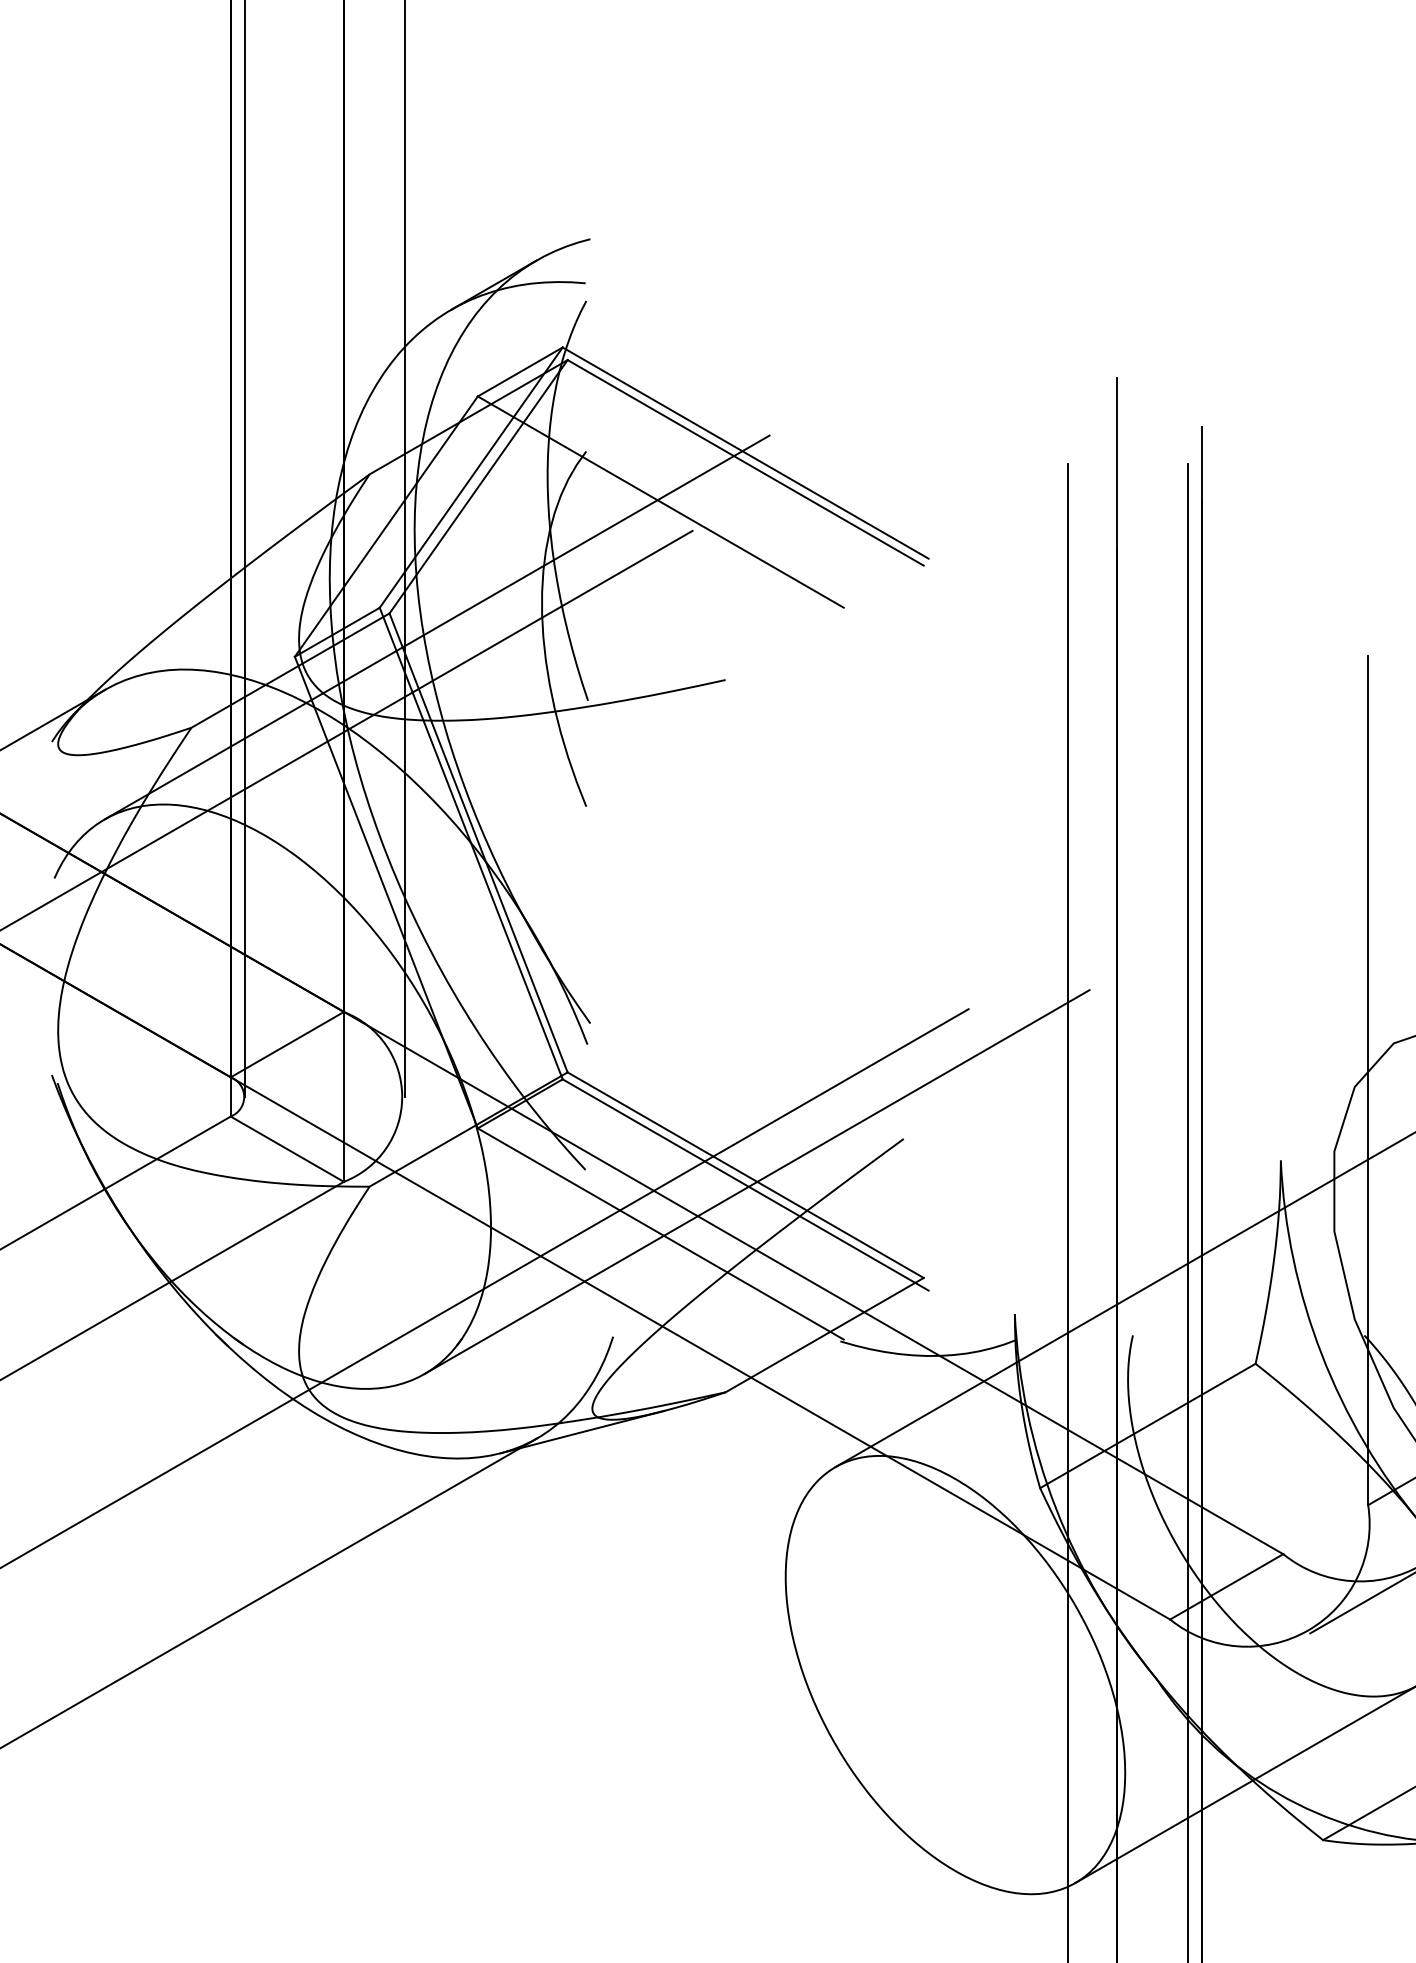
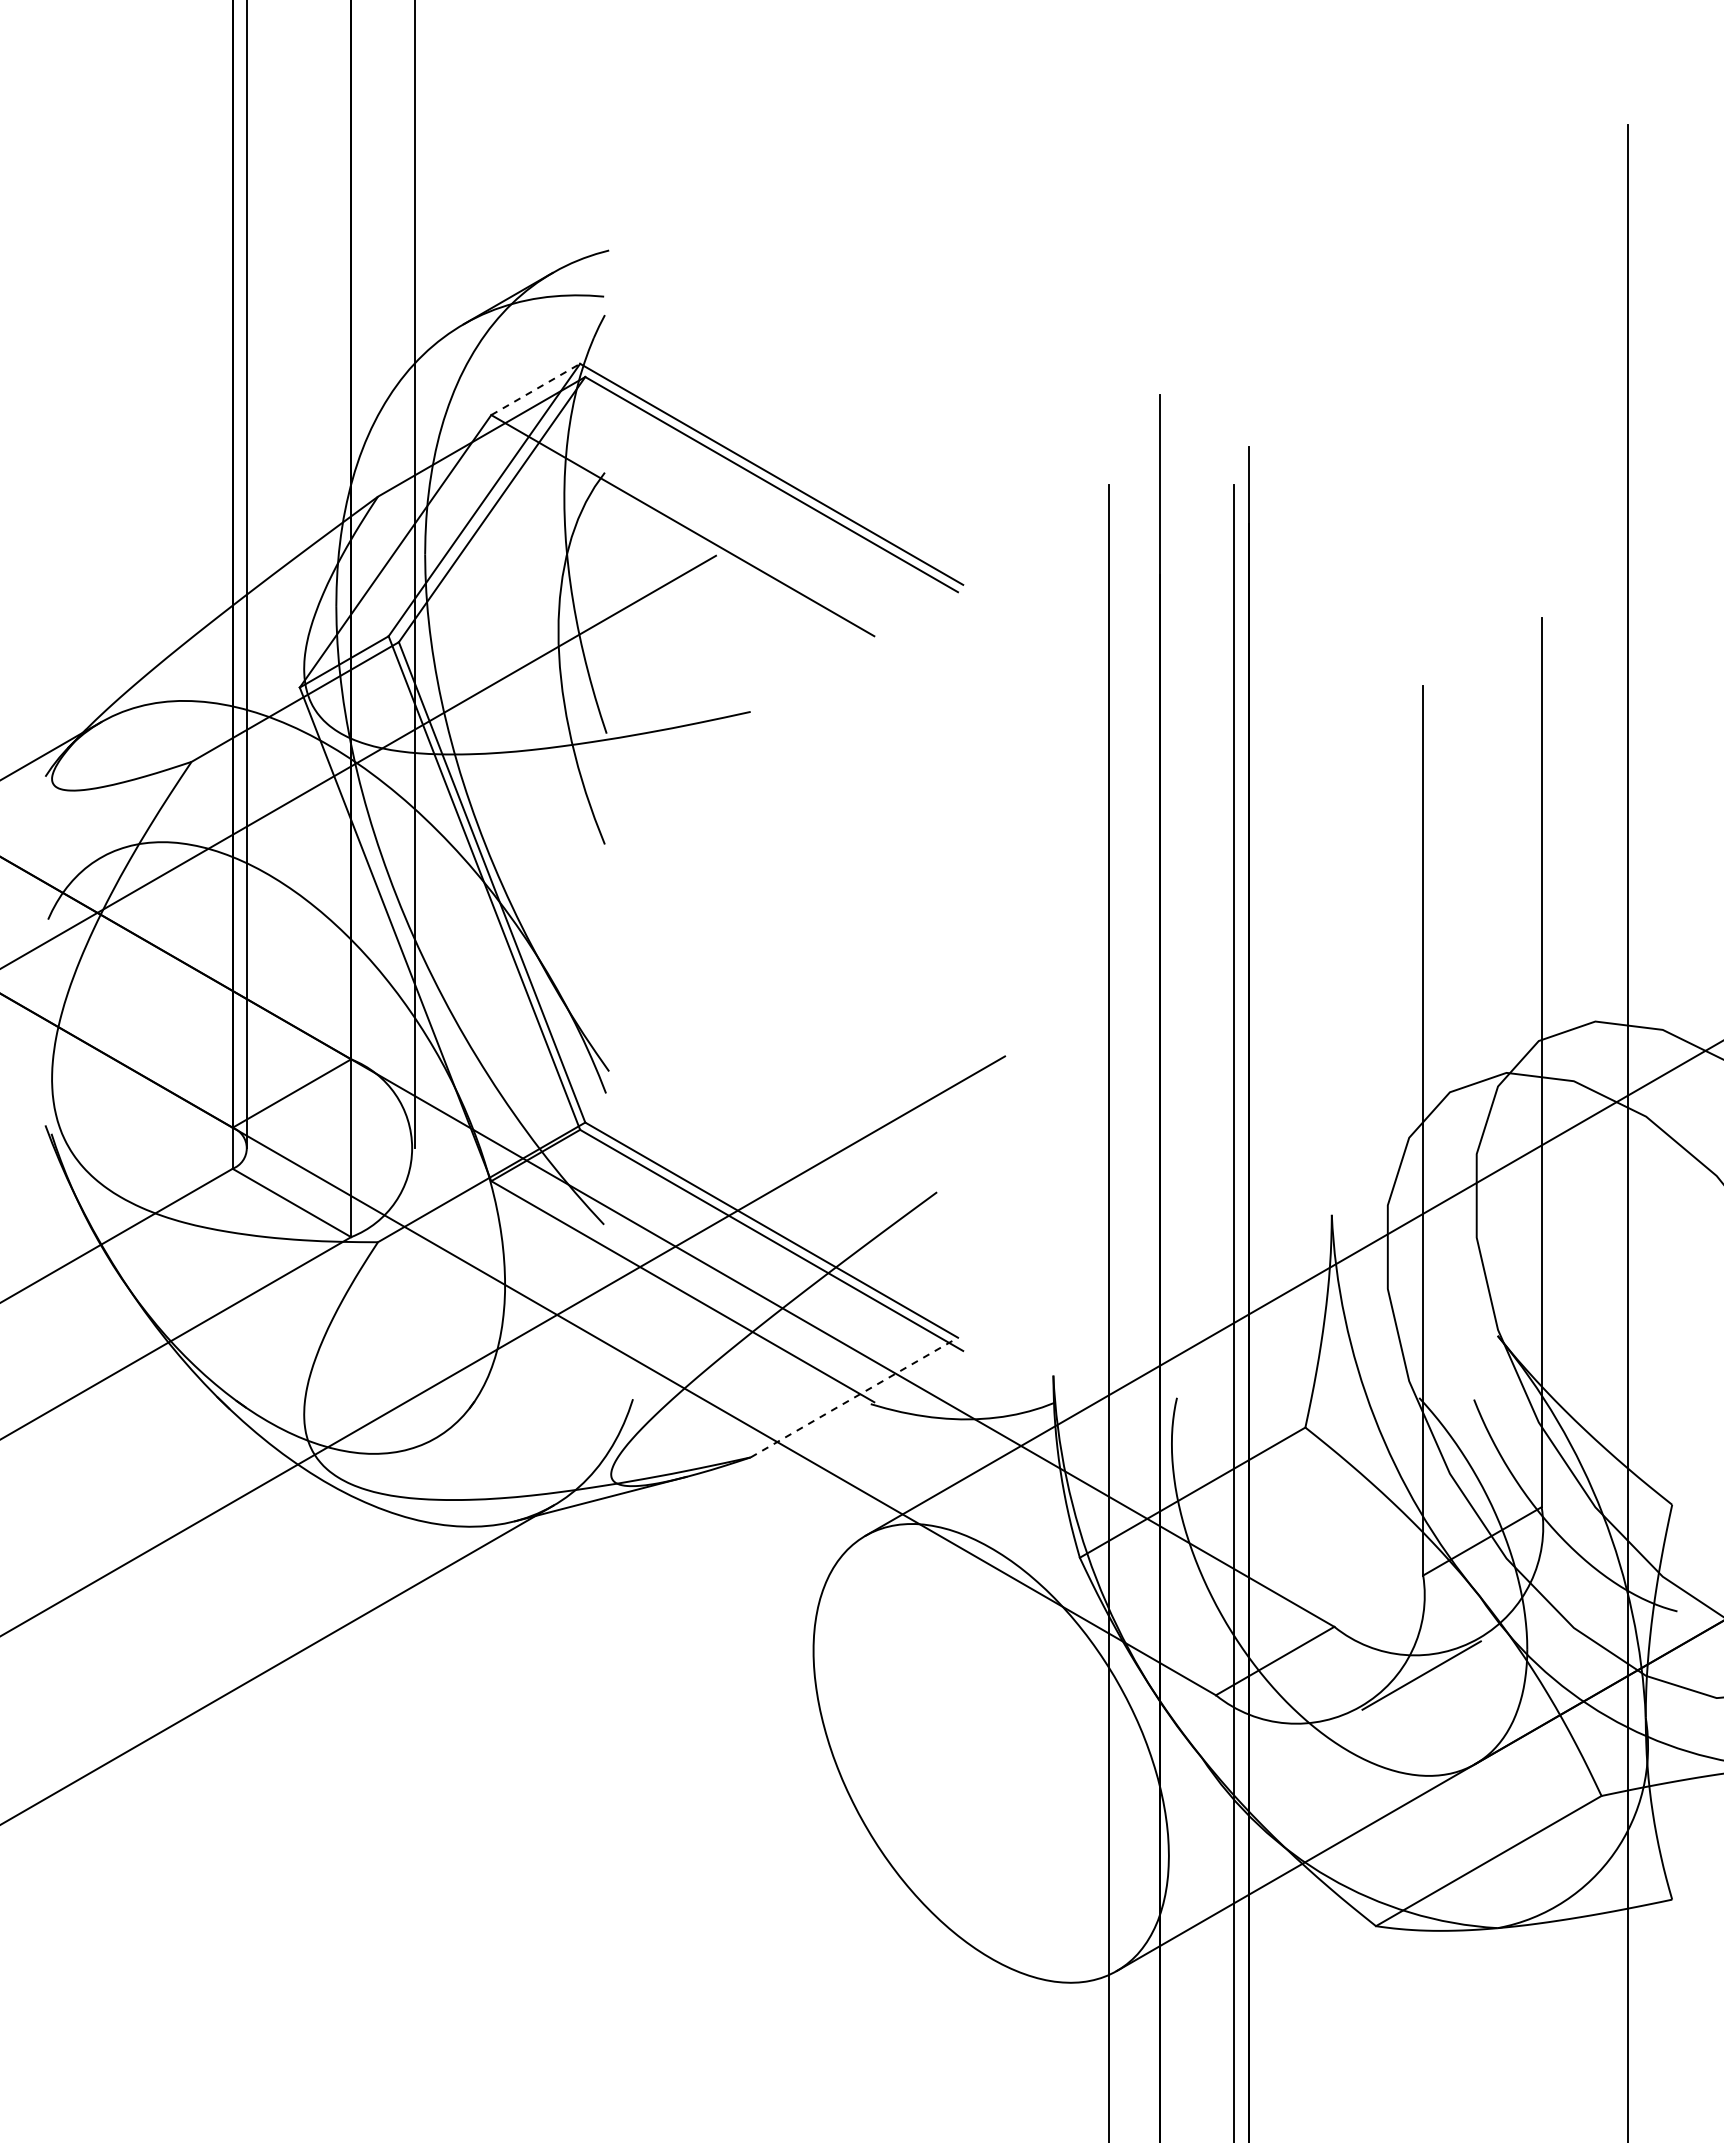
line: (521, 372) -> (536, 389), solid -> dashed
line: (436, 627) -> (448, 656), removed
line: (756, 1182) -> (783, 1237), removed
line: (824, 1335) -> (854, 1397), solid -> dashed

